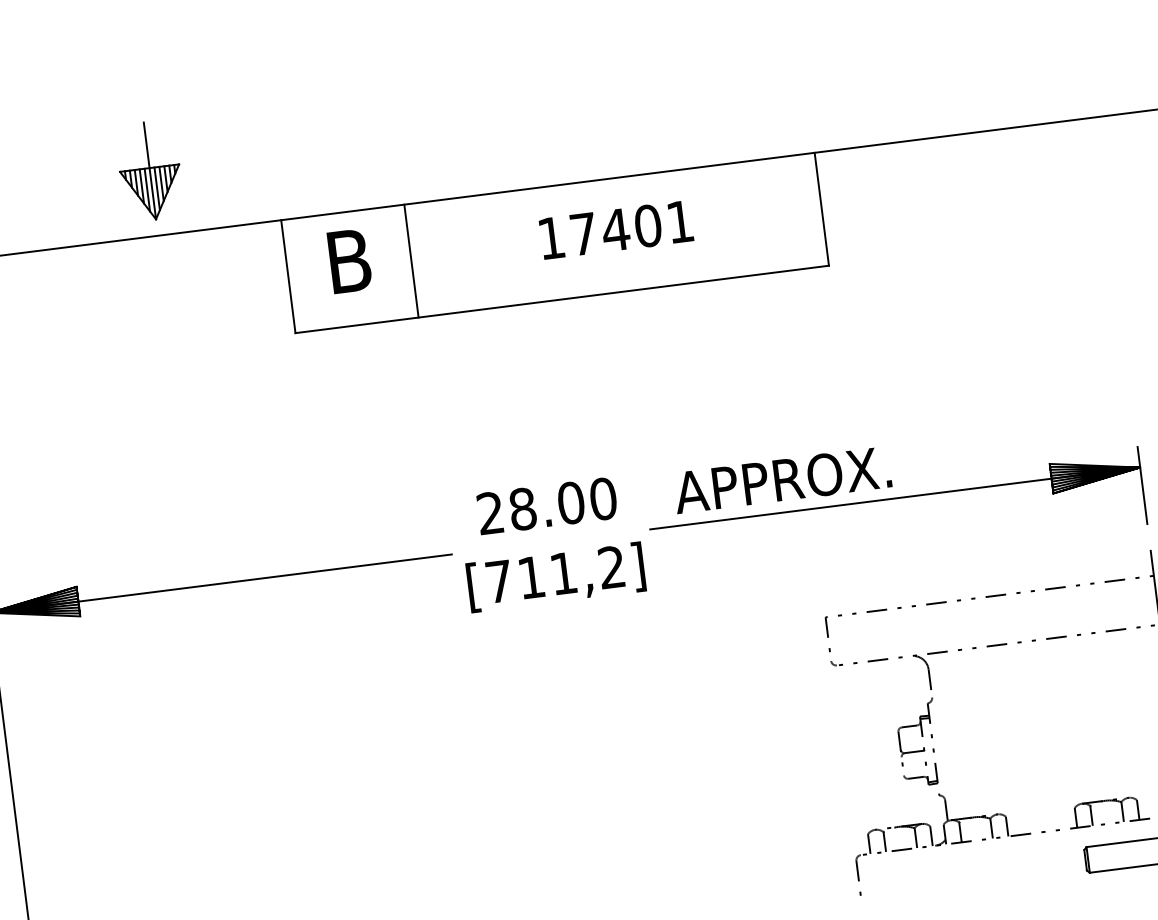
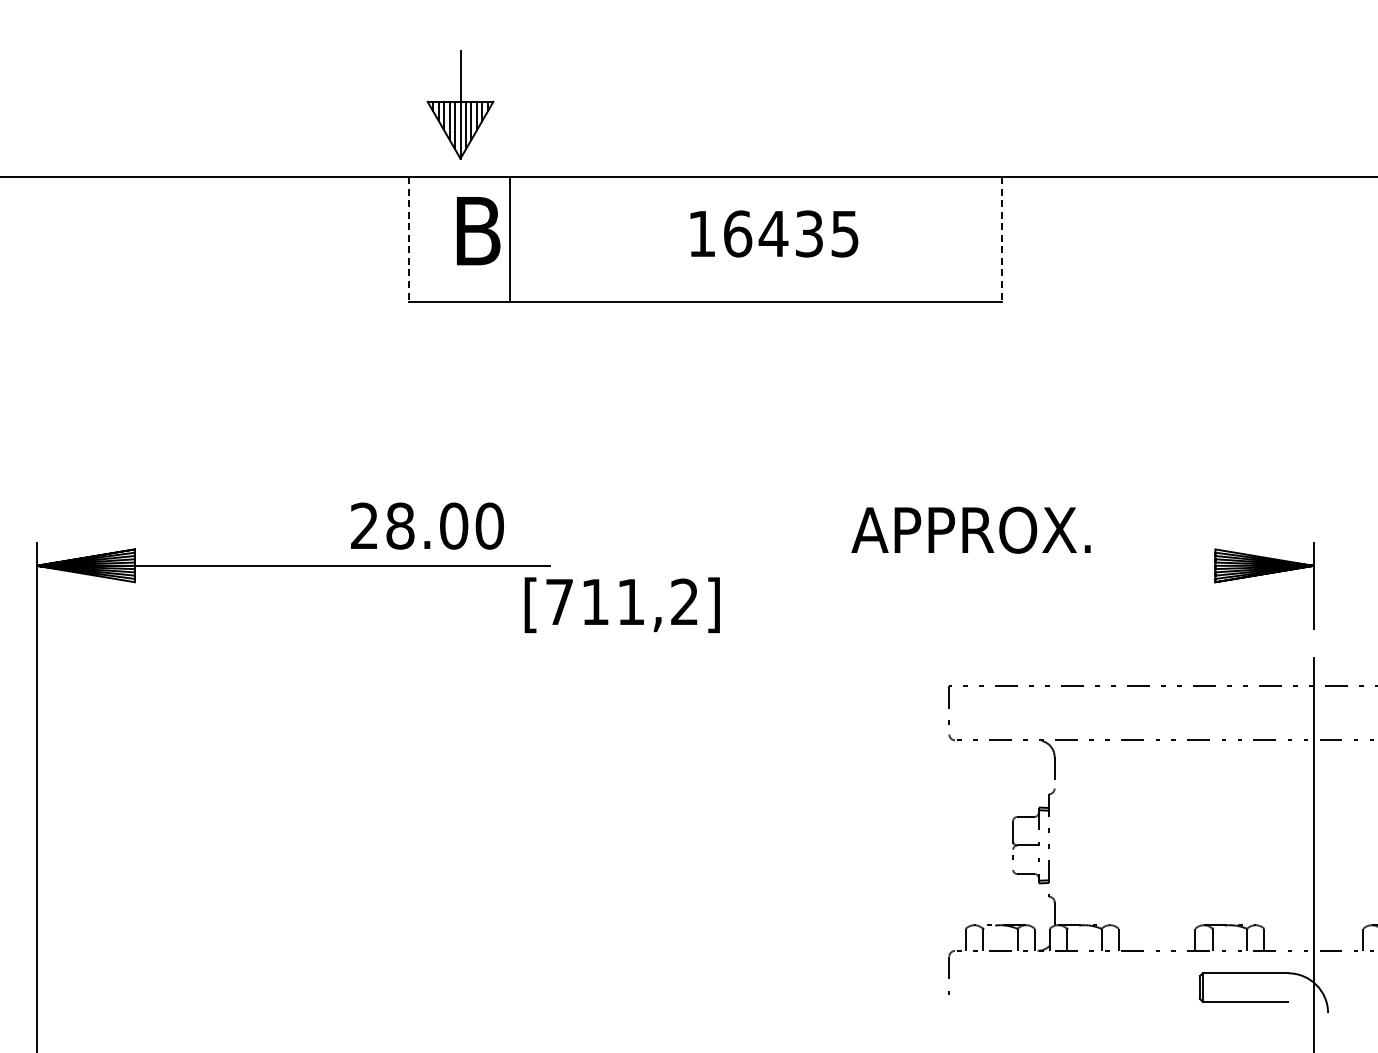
part: (149, 170) -> (460, 104), moved
line: (821, 209) -> (1001, 239), solid -> dashed
text: (631, 227) -> (791, 233), 17401 -> 16435
line: (411, 261) -> (509, 239), moved
line: (288, 276) -> (409, 239), solid -> dashed
text: (781, 479) -> (970, 529), moved
line: (894, 498) -> (1041, 565), removed
text: (547, 505) -> (427, 525), moved
text: (555, 577) -> (621, 605), moved

